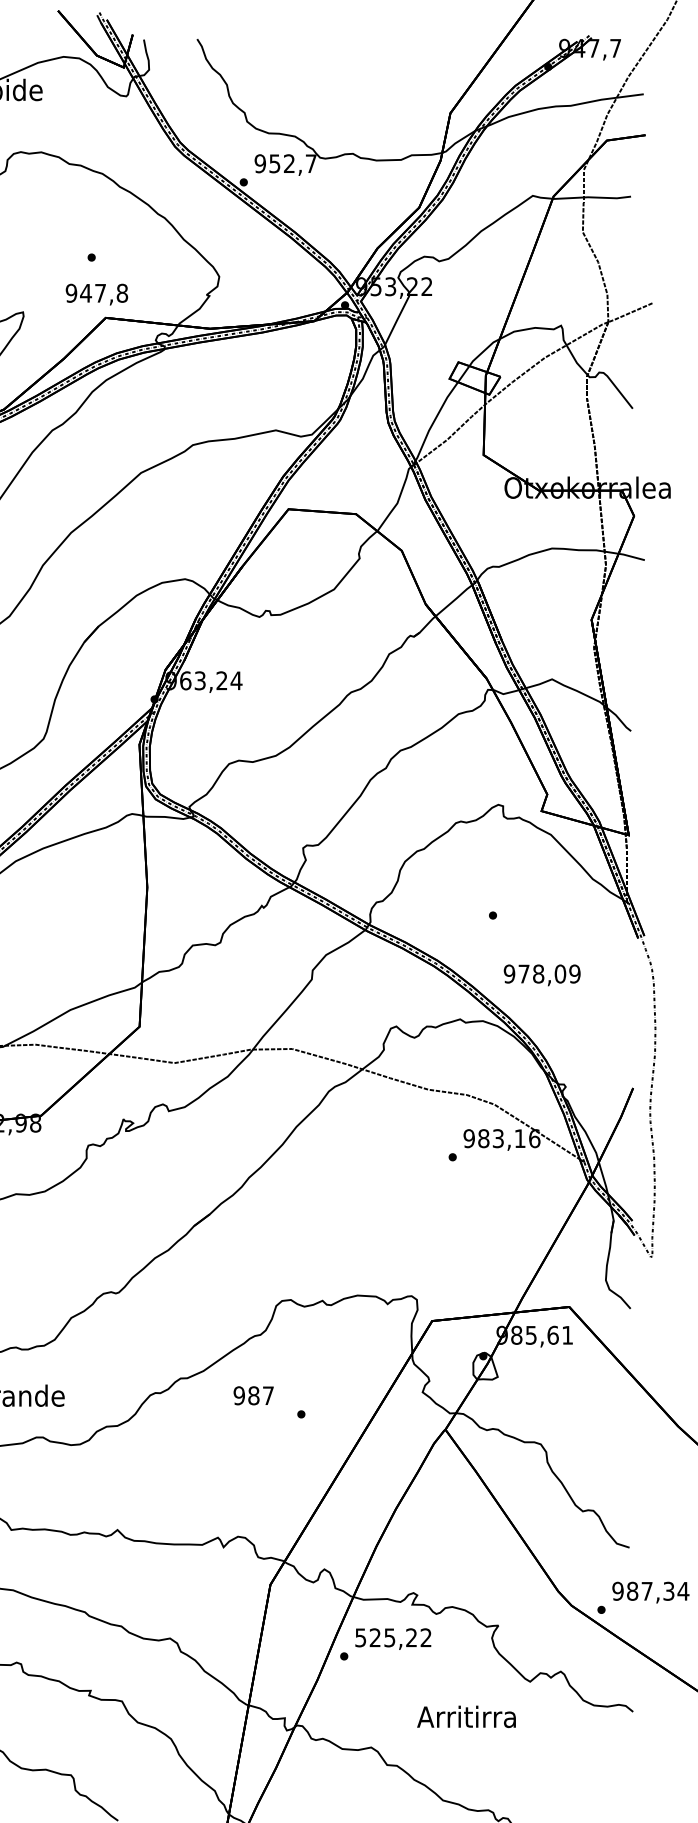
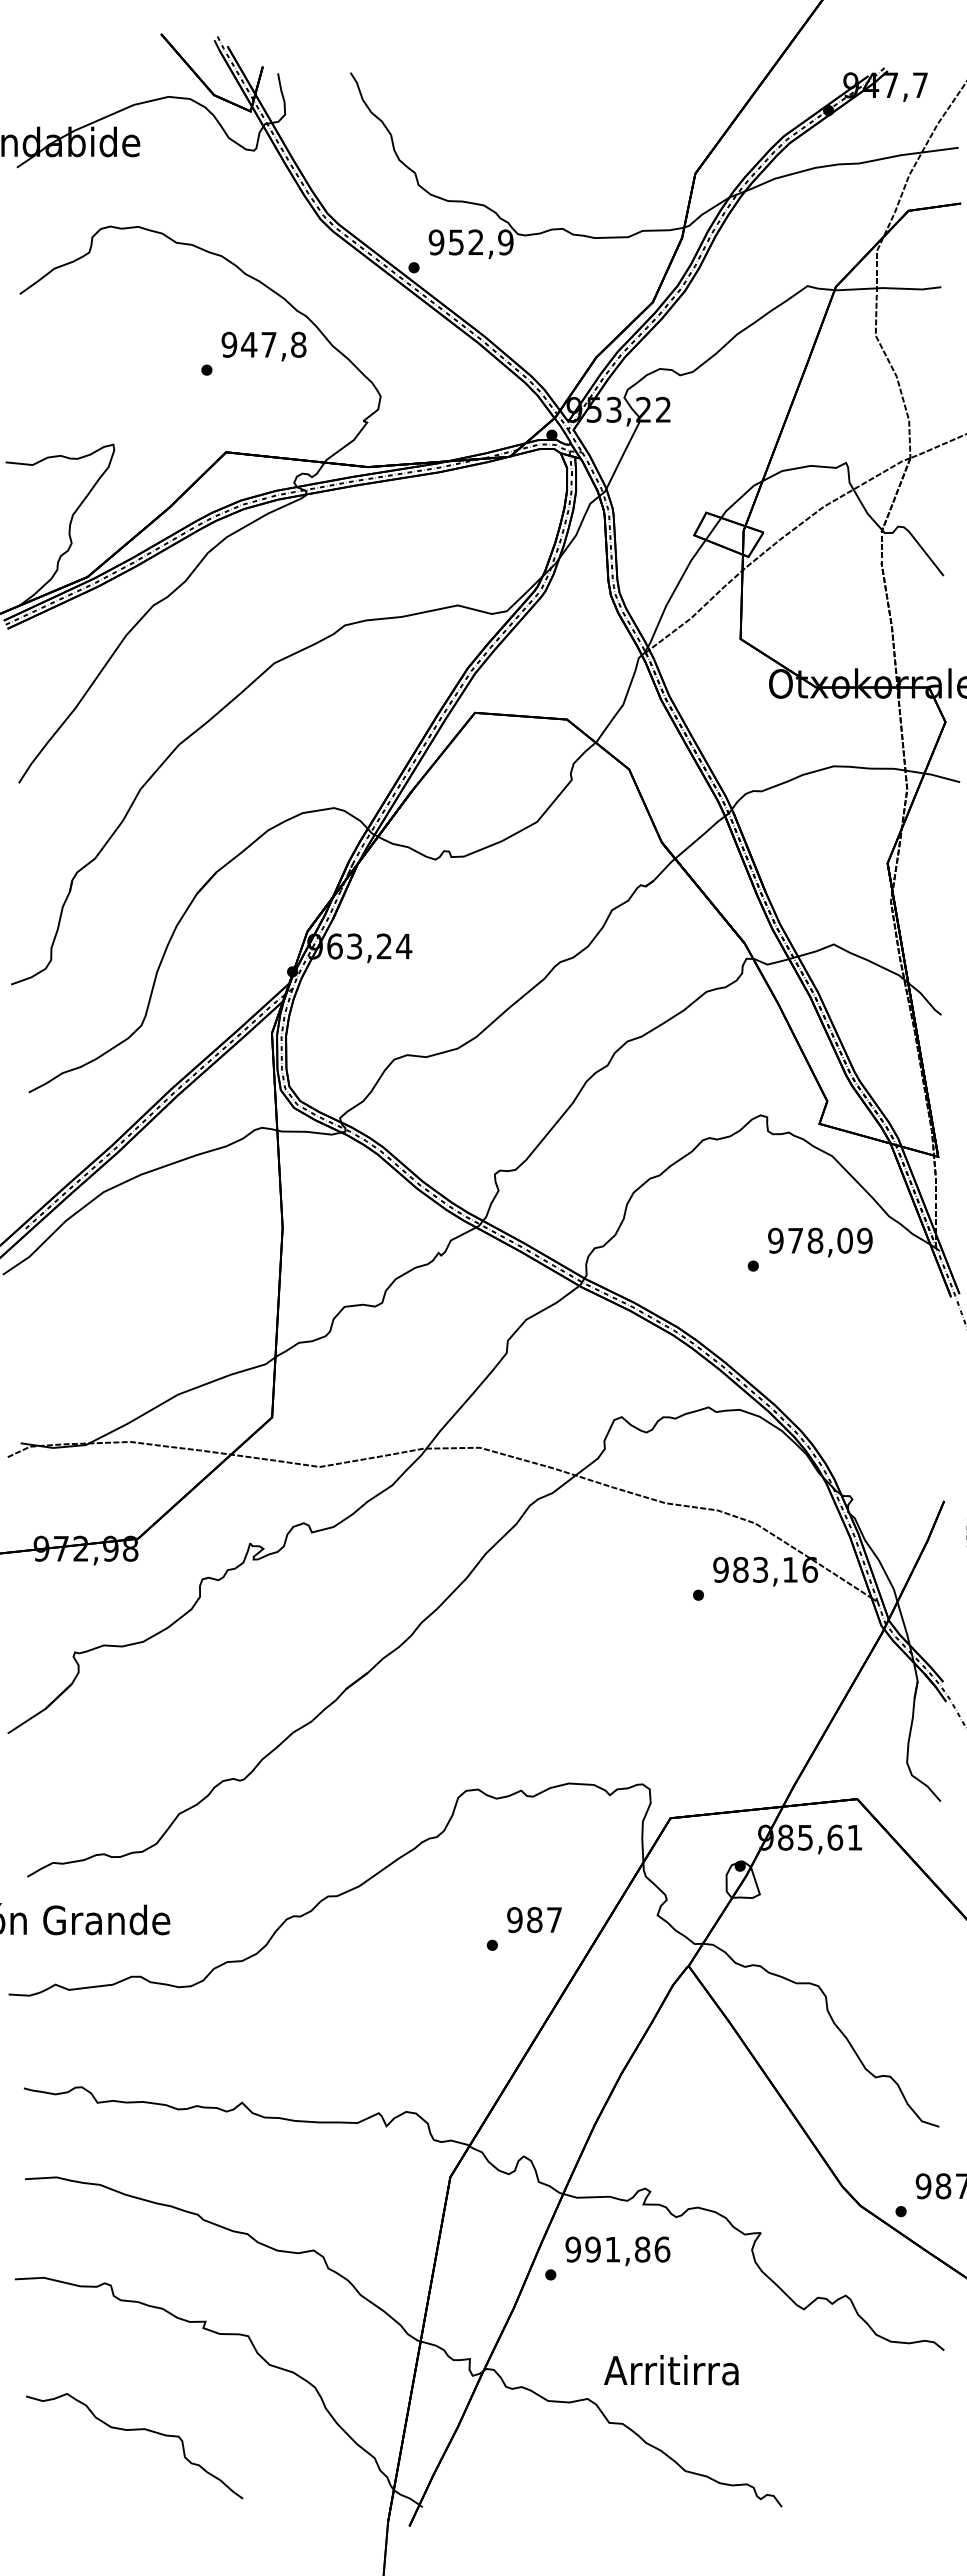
text: (310, 163) -> (505, 242), 952,7 -> 952,9
text: (96, 294) -> (263, 346), moved
text: (542, 975) -> (820, 1242), moved
text: (253, 1395) -> (534, 1919), moved
text: (393, 1637) -> (617, 2249), 525,22 -> 991,86
text: (466, 1717) -> (671, 2370), moved

